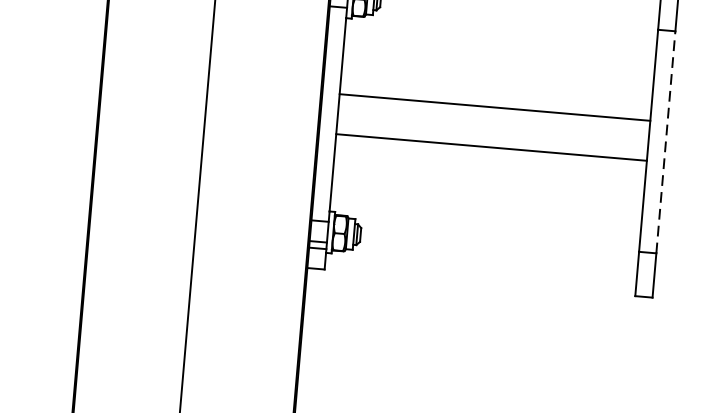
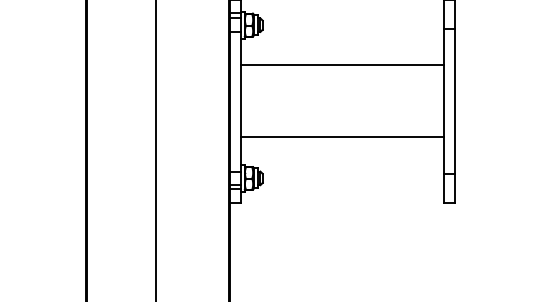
line: (494, 107) -> (342, 65), moved
line: (666, 140) -> (455, 100), dashed -> solid
line: (491, 147) -> (342, 137), moved

